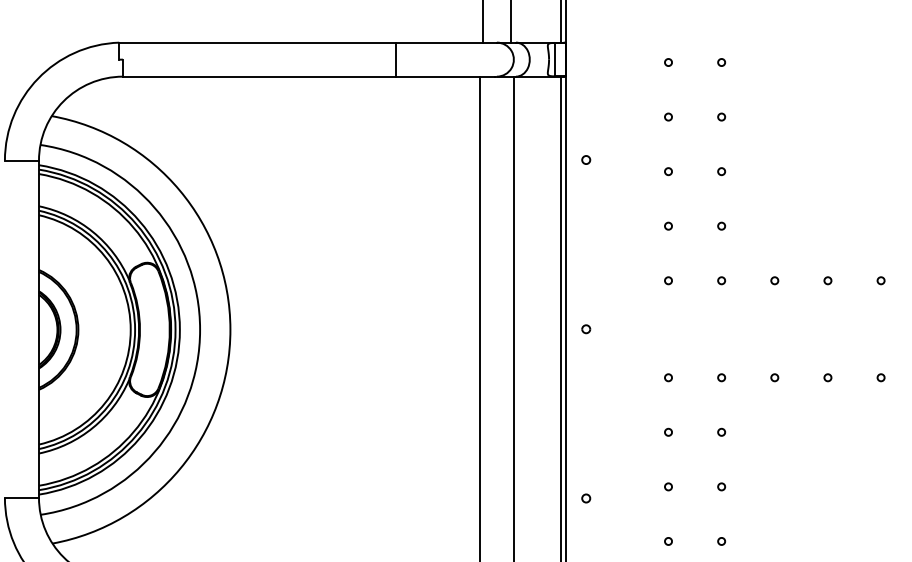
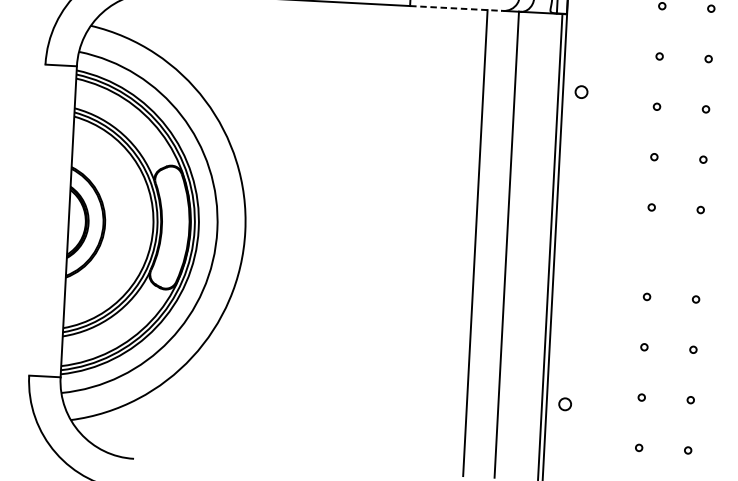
line: (445, 76) -> (455, 8), solid -> dashed
circle: (586, 159) -> (581, 91), size x1.6
part: (586, 329) -> (573, 248), removed
circle: (586, 498) -> (565, 404), size x1.6

